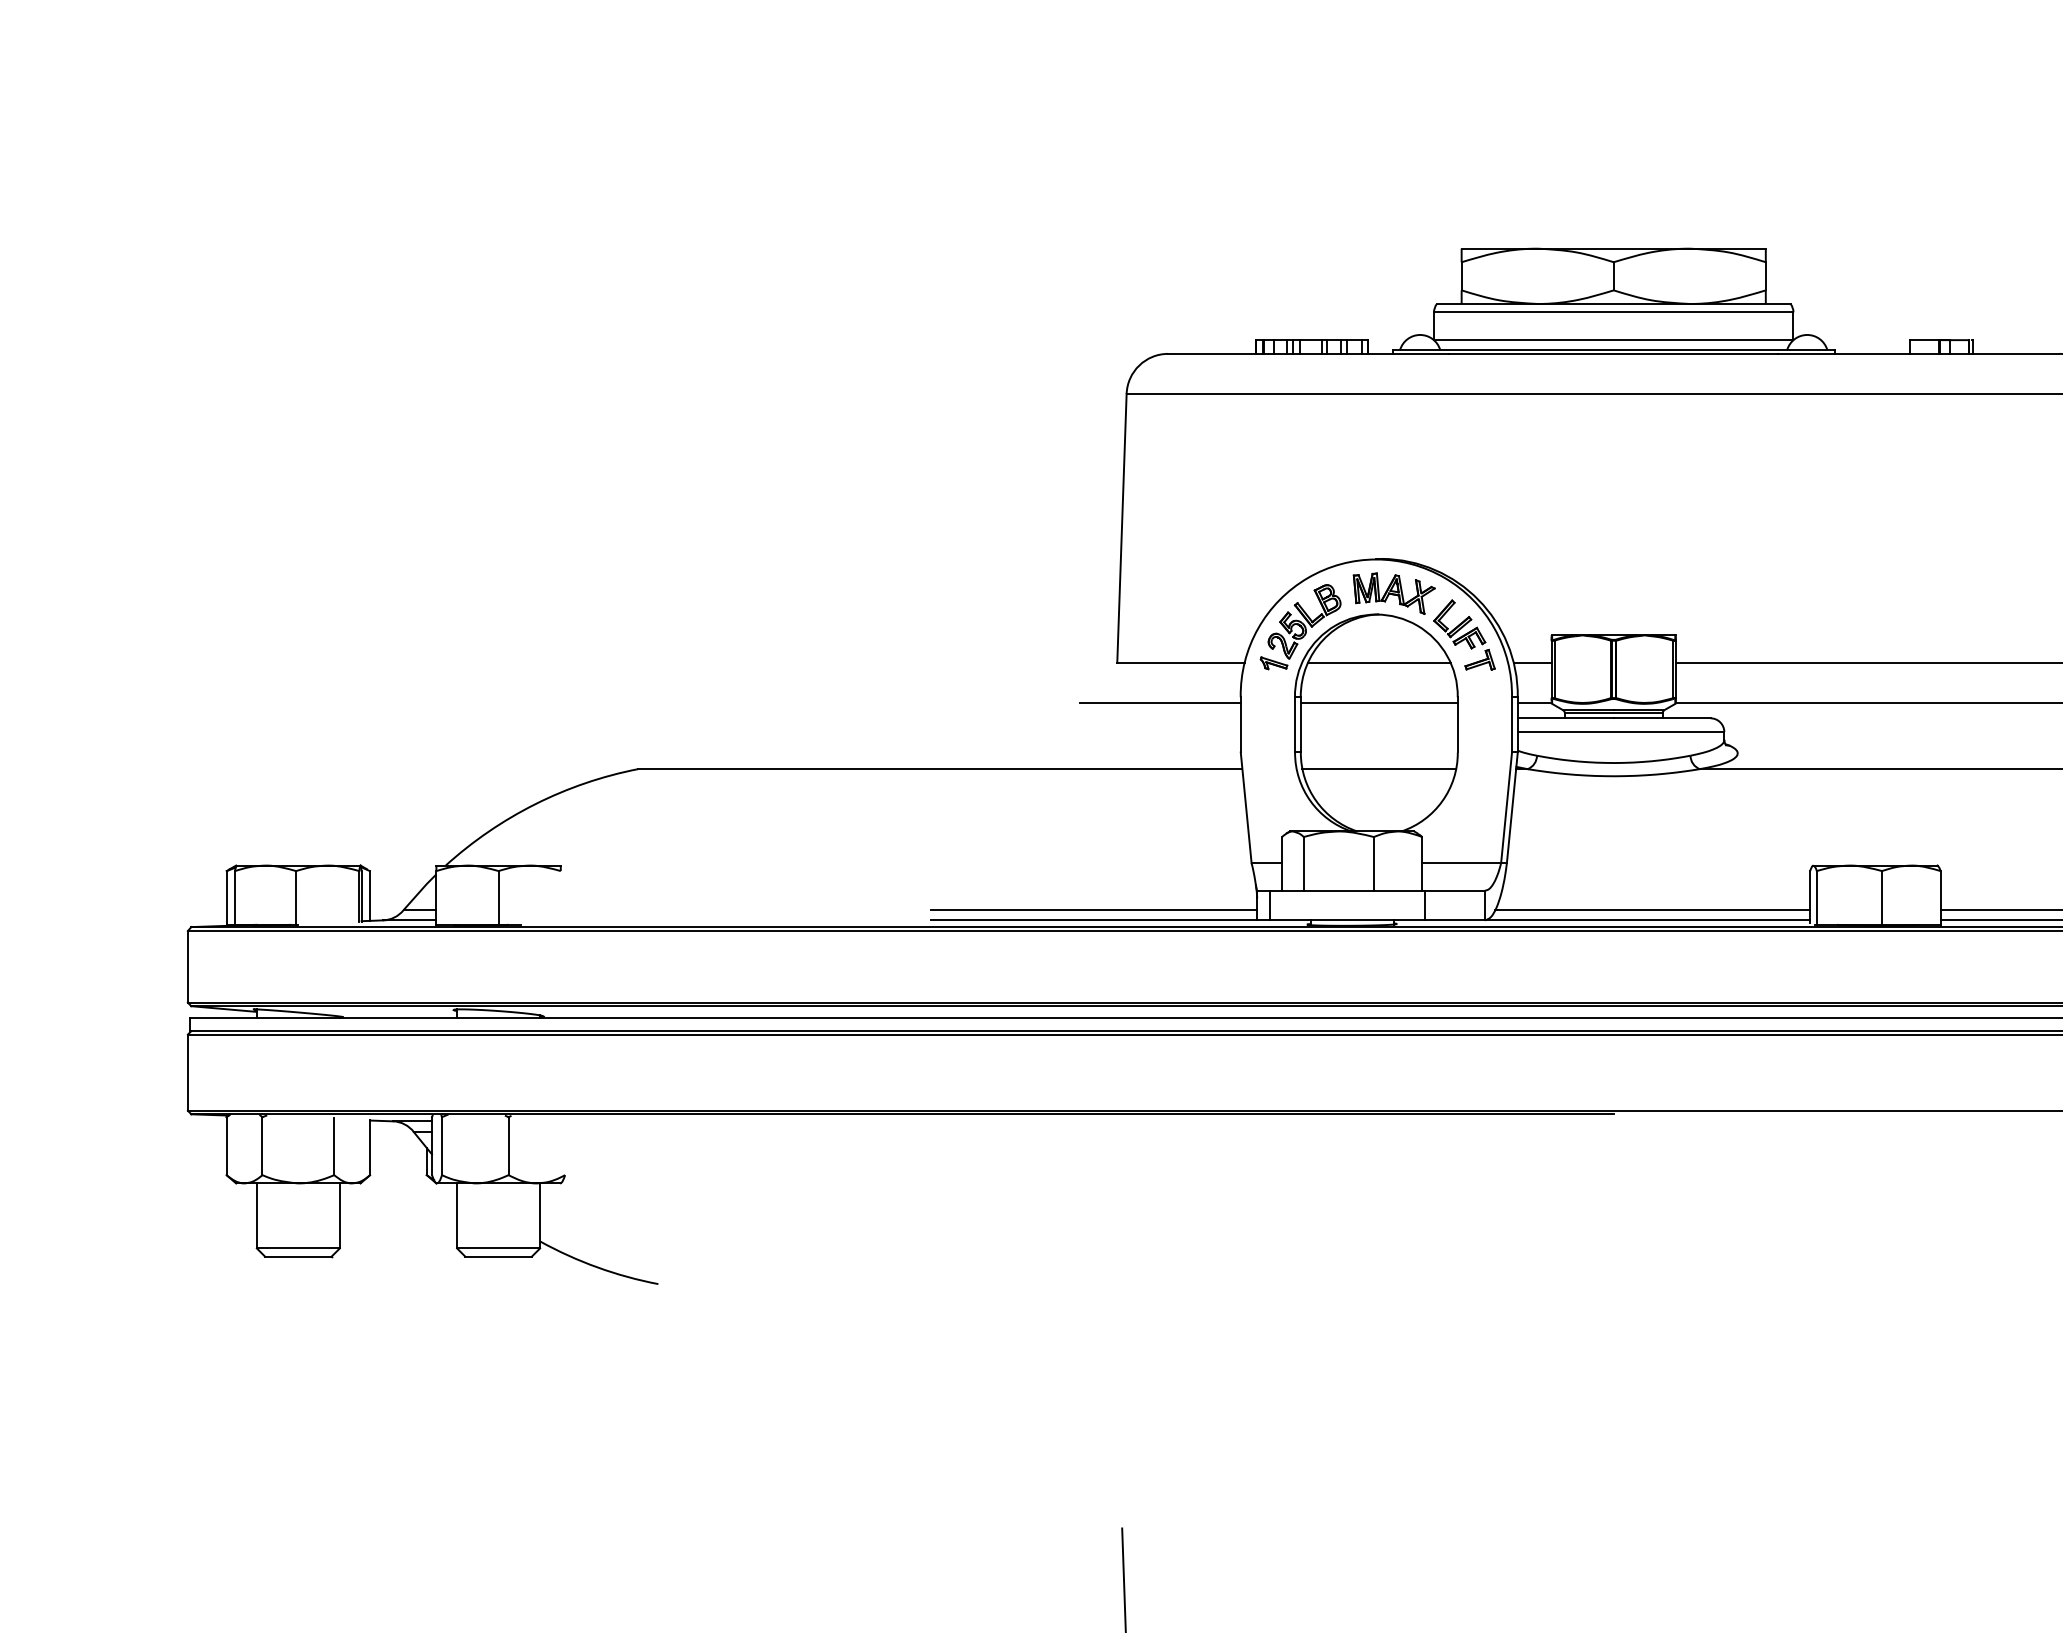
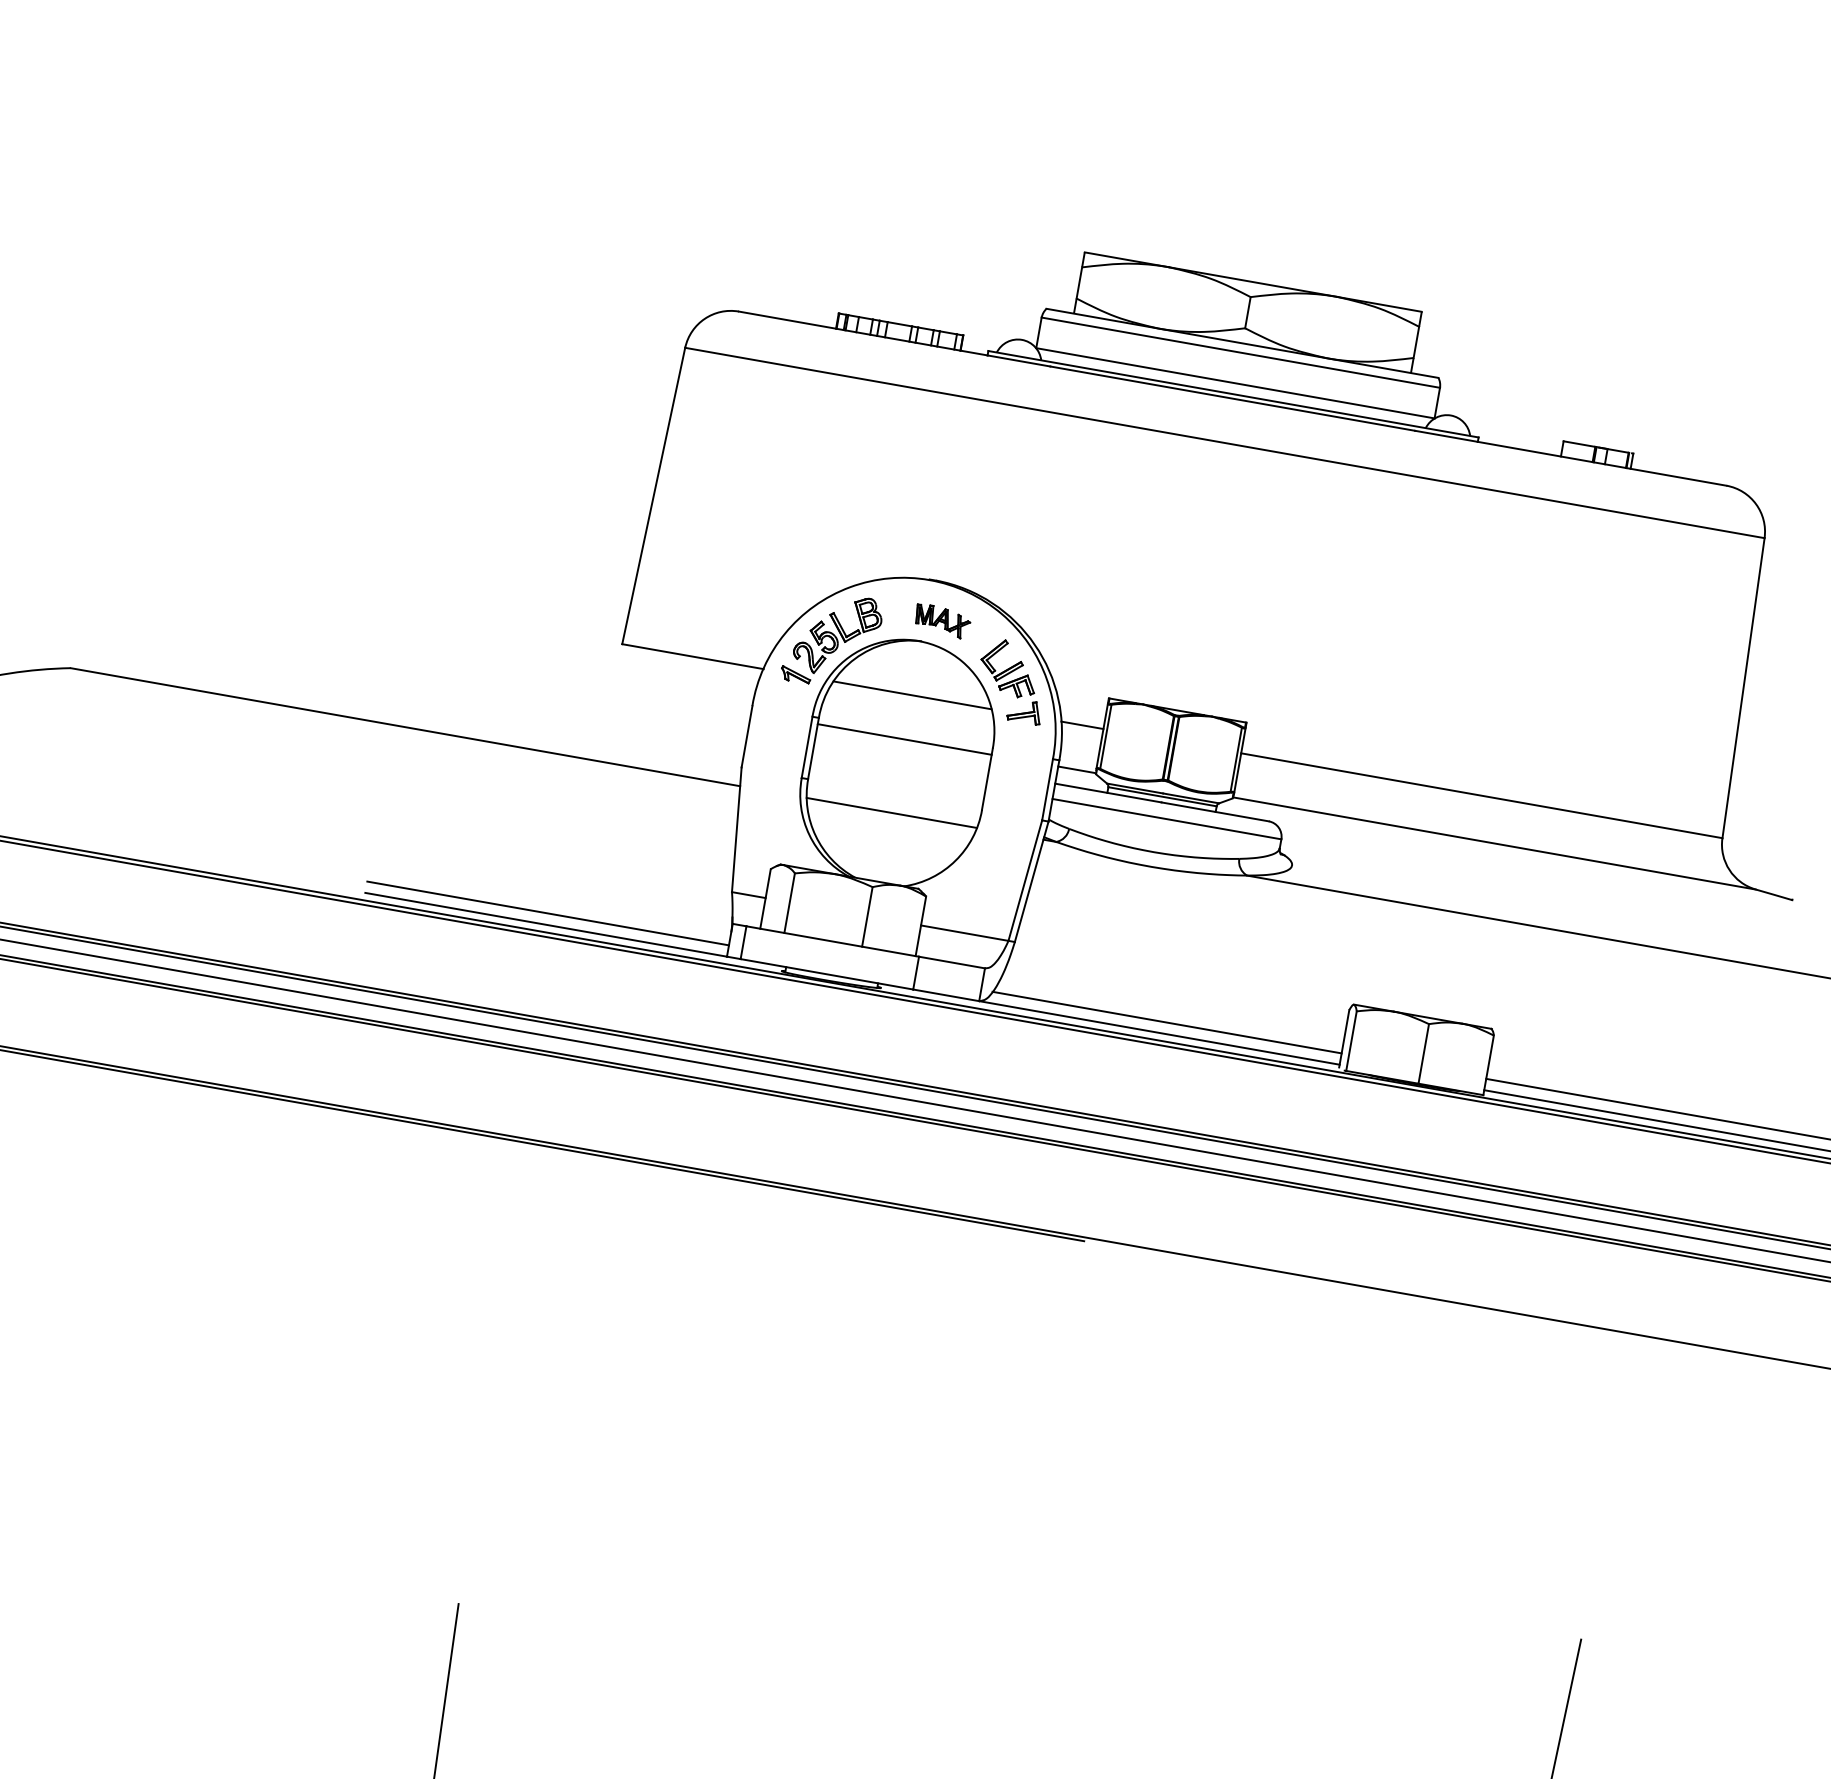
part: (1393, 593) -> (941, 621), size x0.6
line: (1160, 702) -> (662, 696), removed

